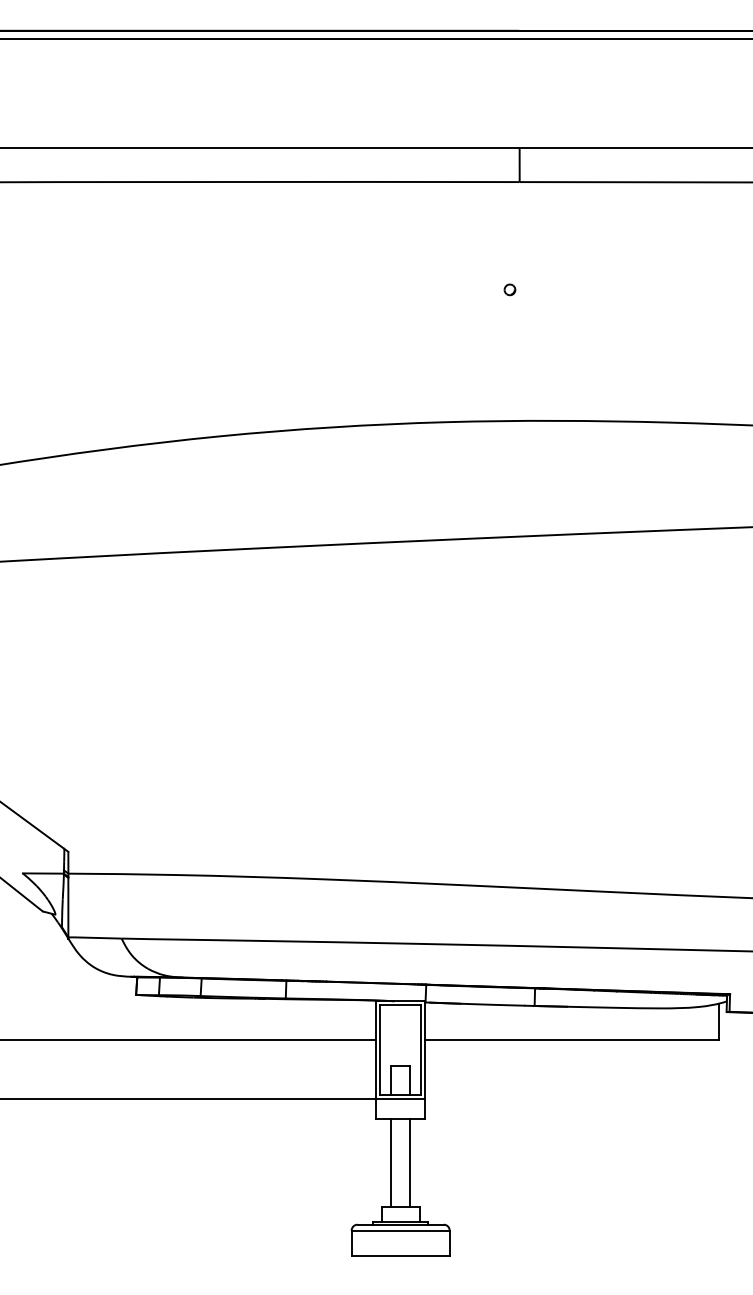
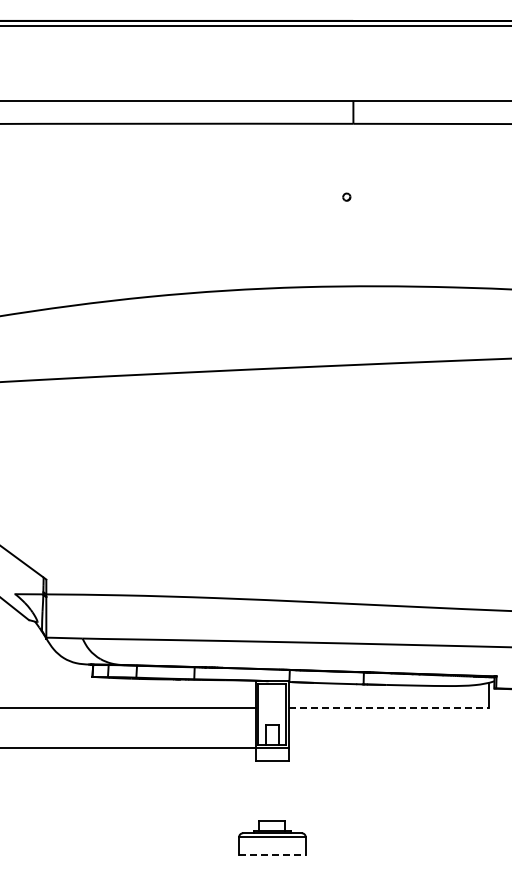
line: (572, 1039) -> (389, 707), solid -> dashed
line: (390, 1163) -> (265, 791), removed
line: (411, 1163) -> (279, 791), removed
line: (400, 1255) -> (272, 854), solid -> dashed

